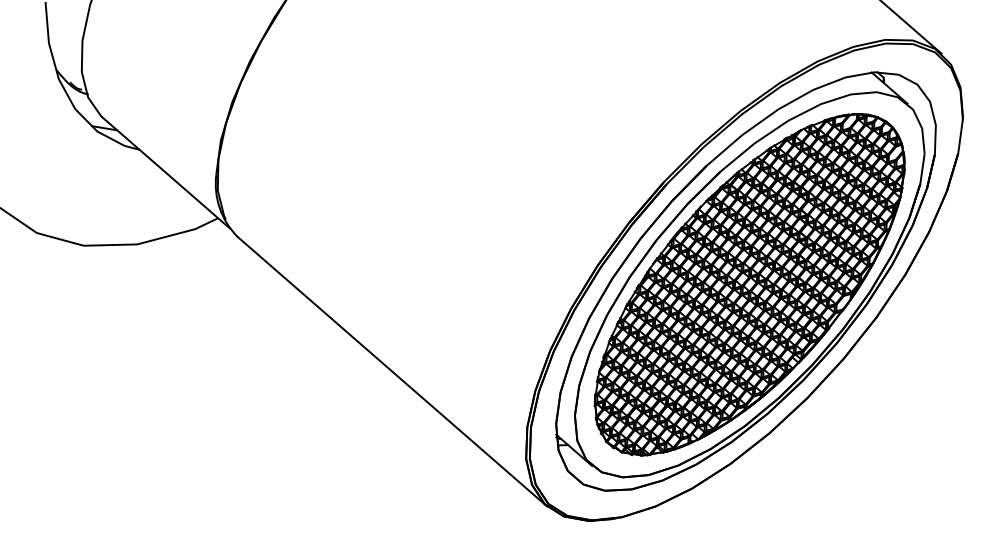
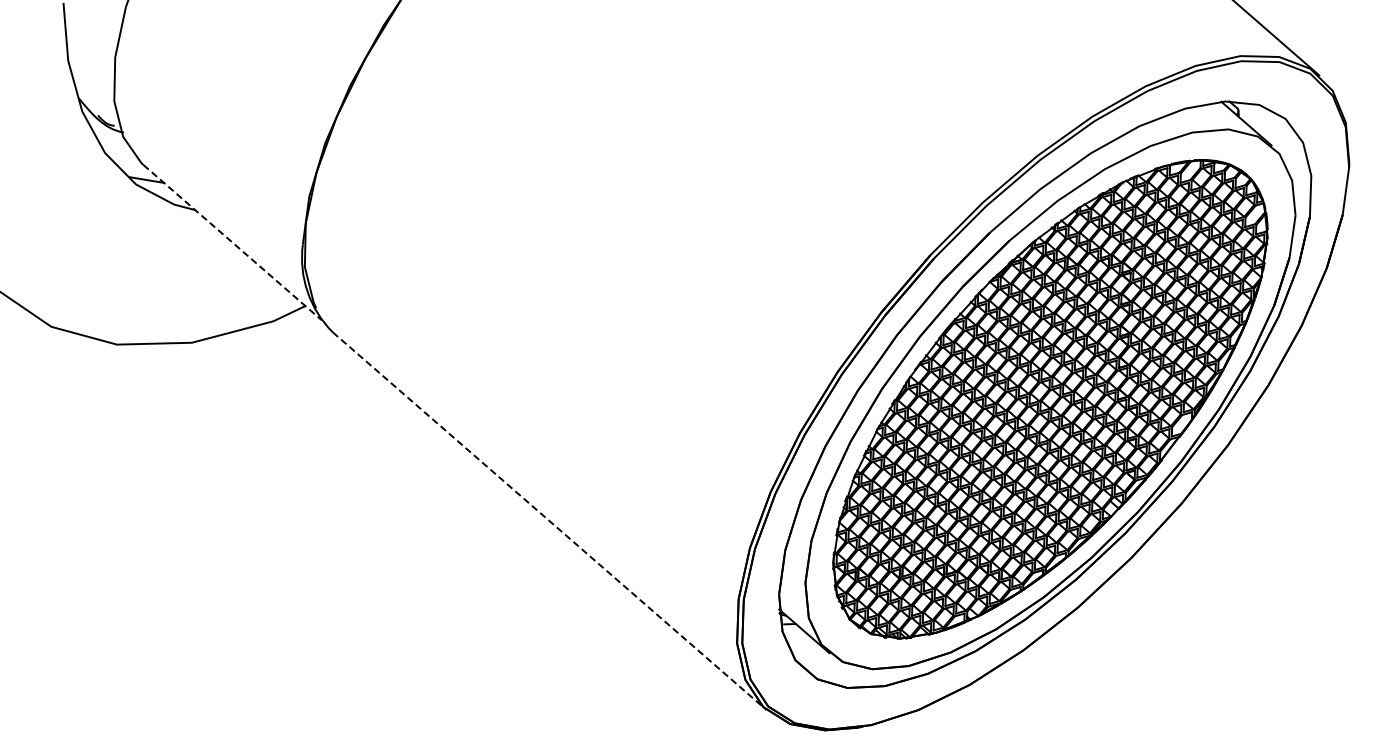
line: (166, 172) -> (232, 242), solid -> dashed
line: (392, 371) -> (549, 521), solid -> dashed

